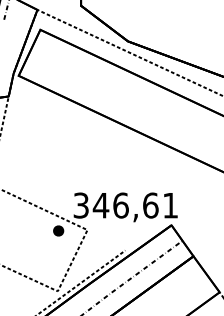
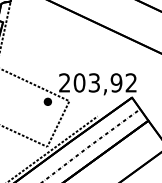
text: (125, 205) -> (97, 82), 346,61 -> 203,92

